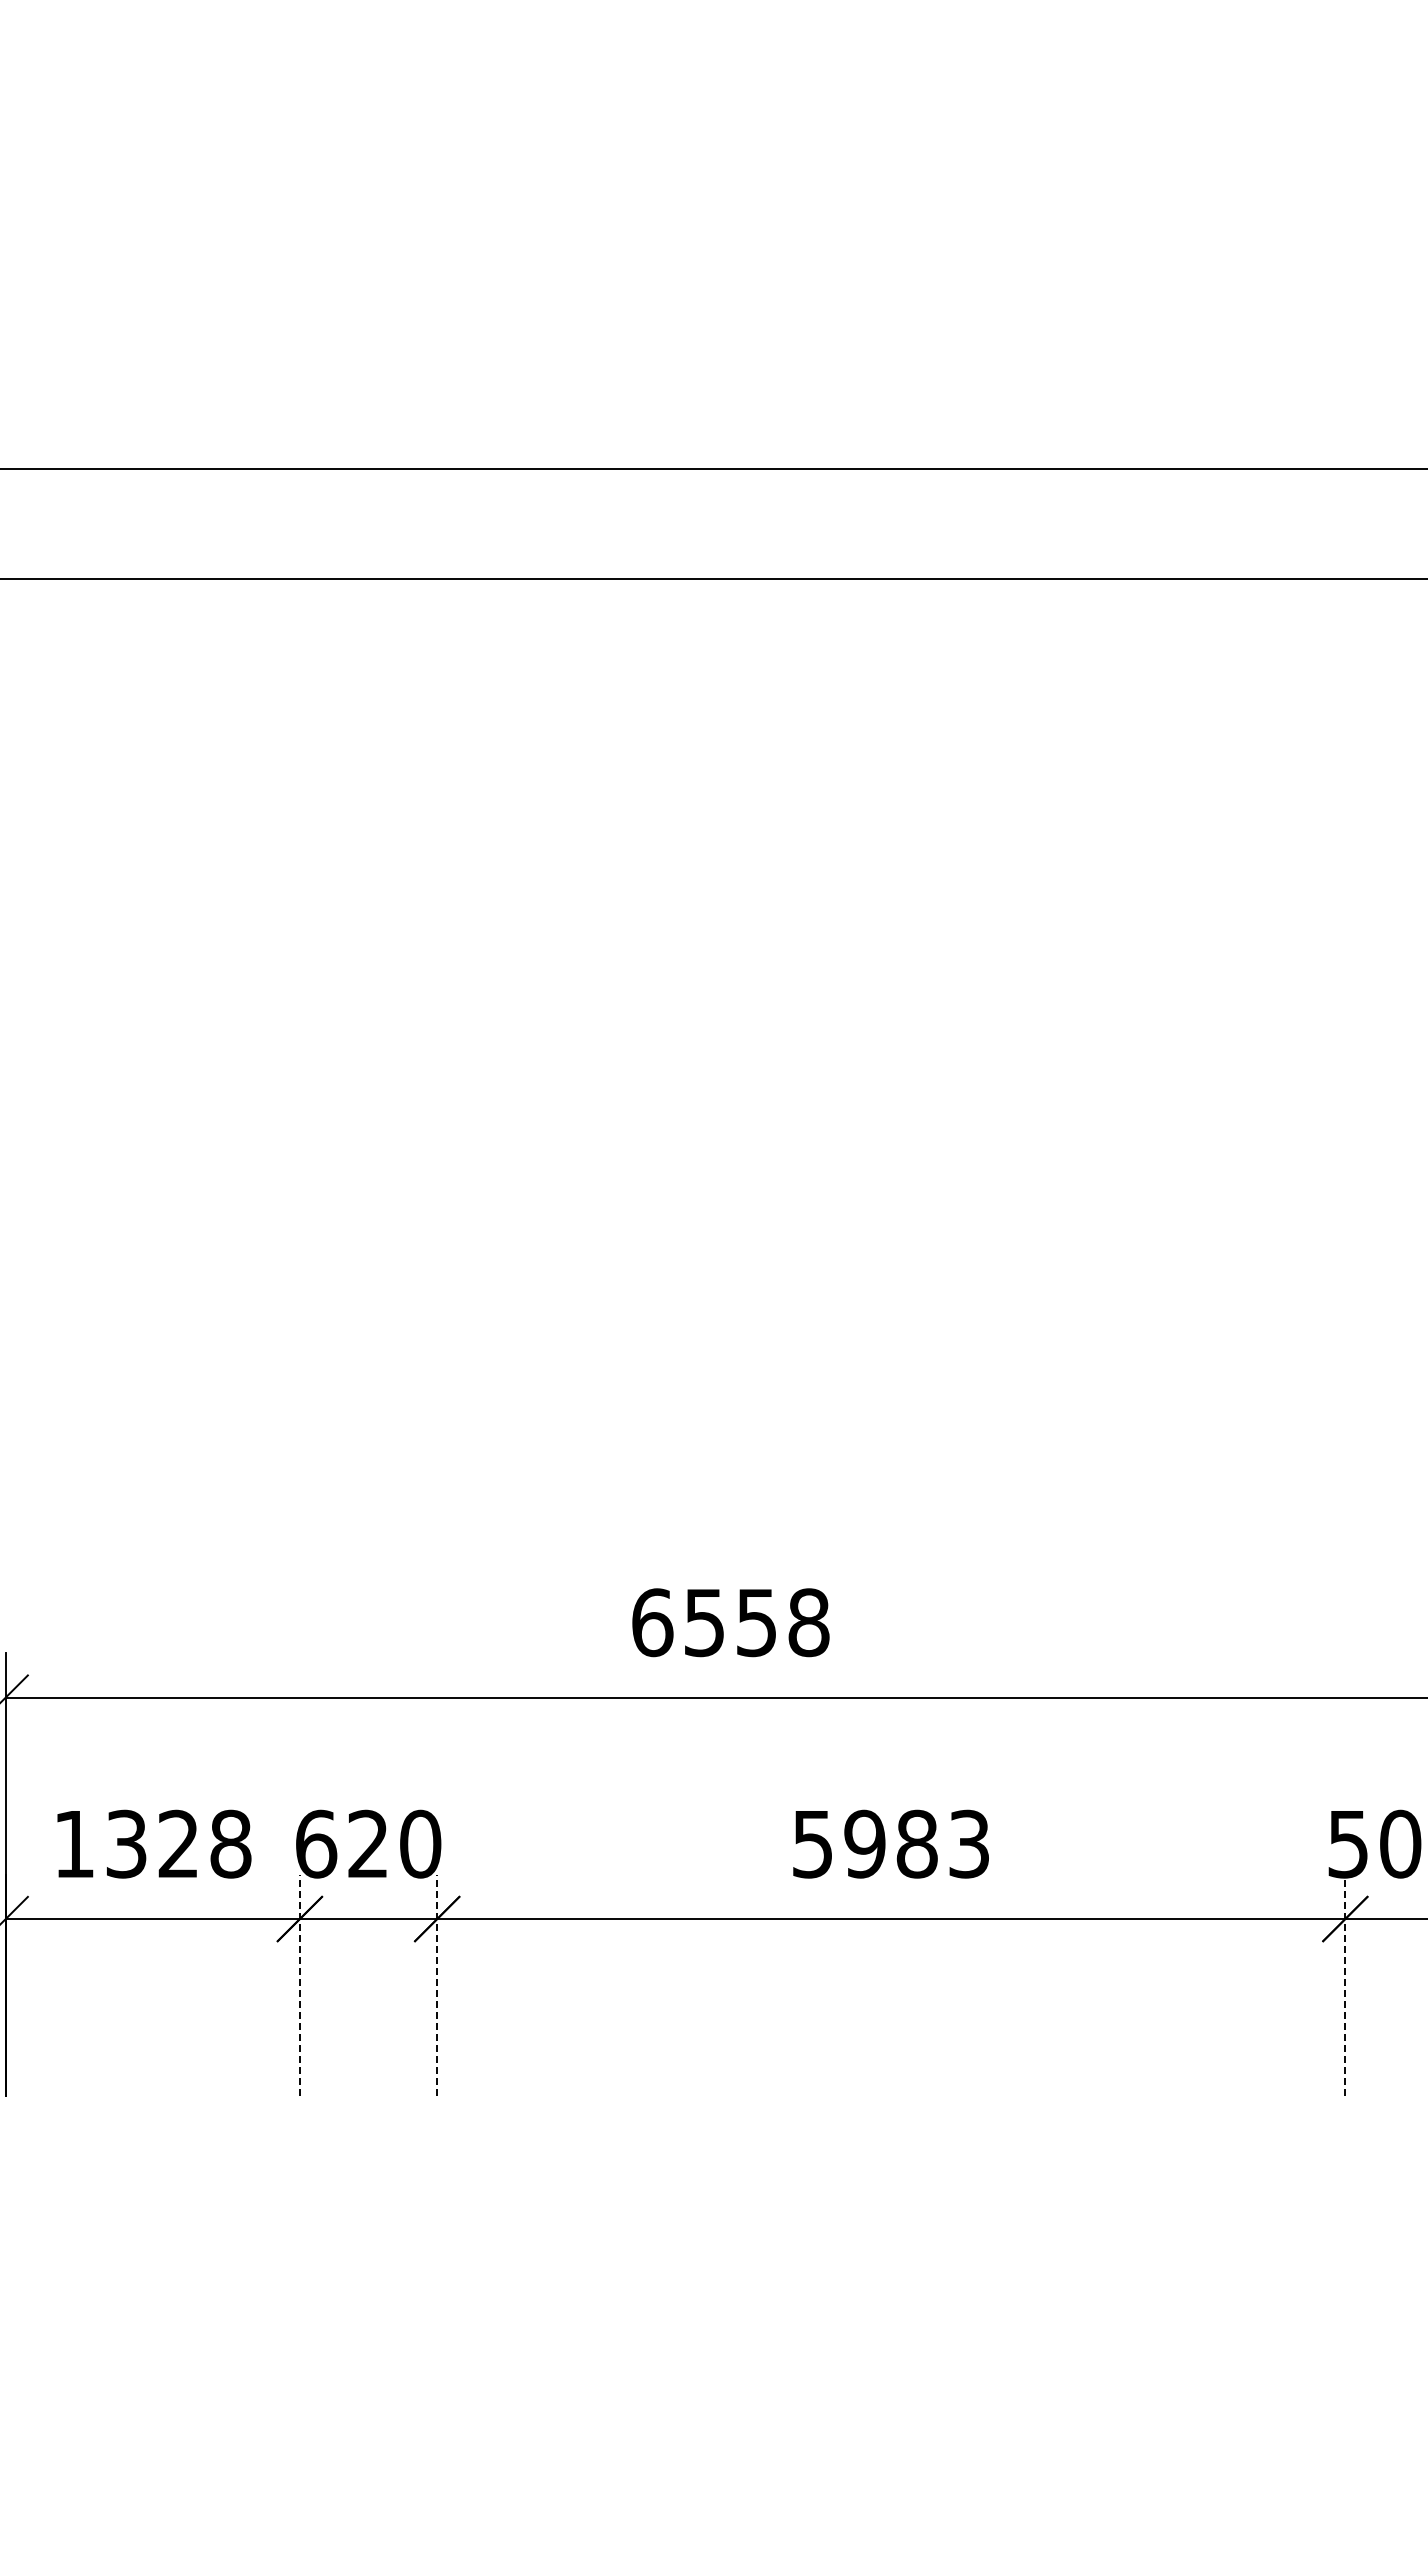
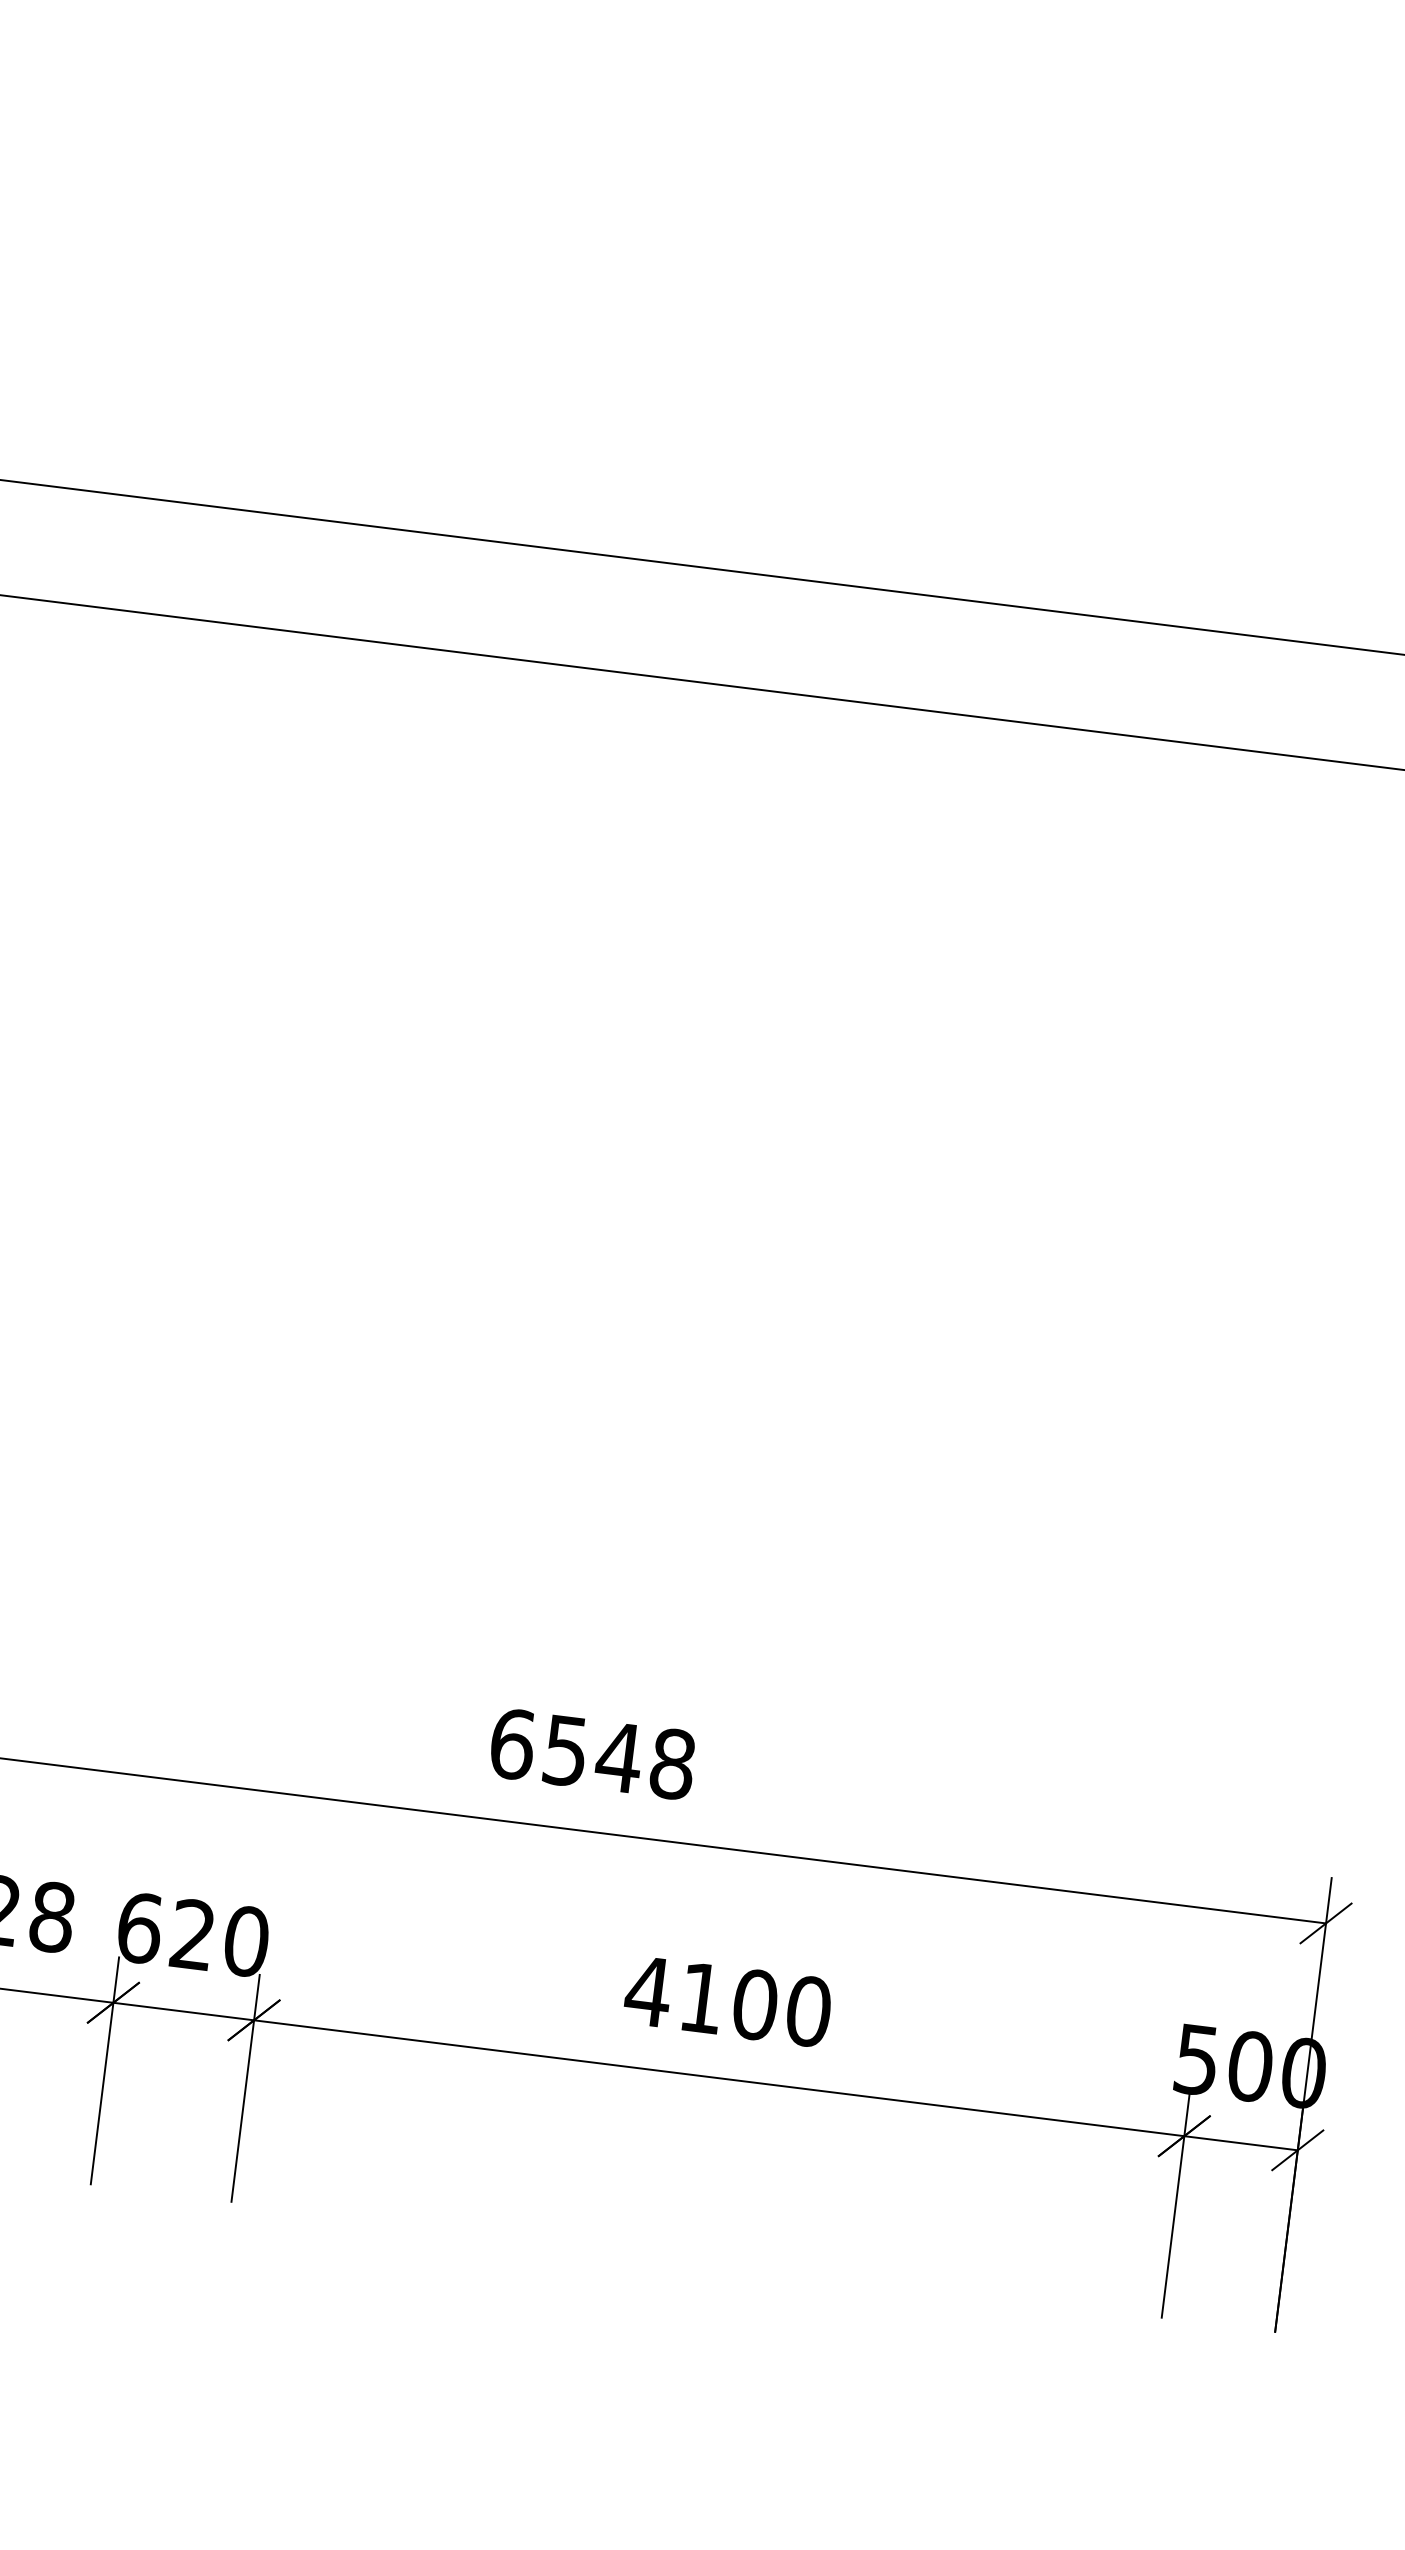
text: (756, 1623) -> (618, 1758), 6558 -> 6548
text: (890, 1843) -> (728, 2000), 5983 -> 4100
line: (299, 1985) -> (104, 2070), dashed -> solid
line: (437, 1985) -> (245, 2088), dashed -> solid
line: (1345, 1985) -> (1176, 2204), dashed -> solid

